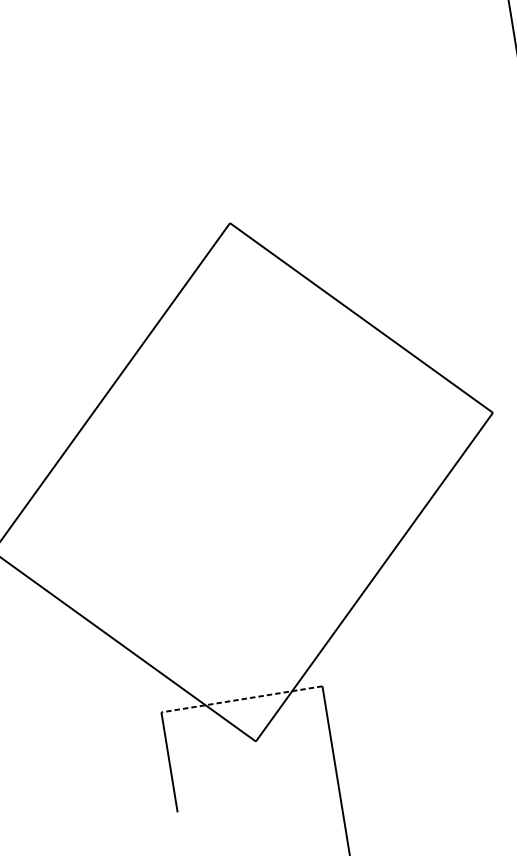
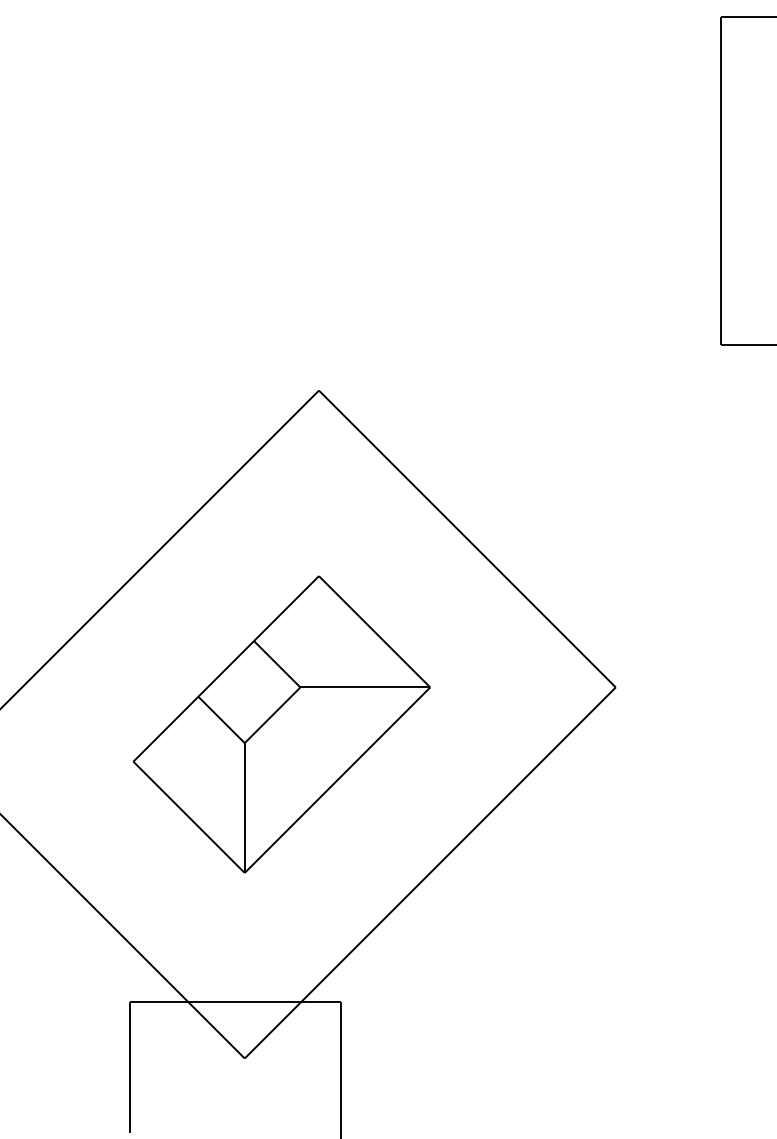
part: (242, 482) -> (281, 724), added
line: (241, 699) -> (235, 1001), dashed -> solid

